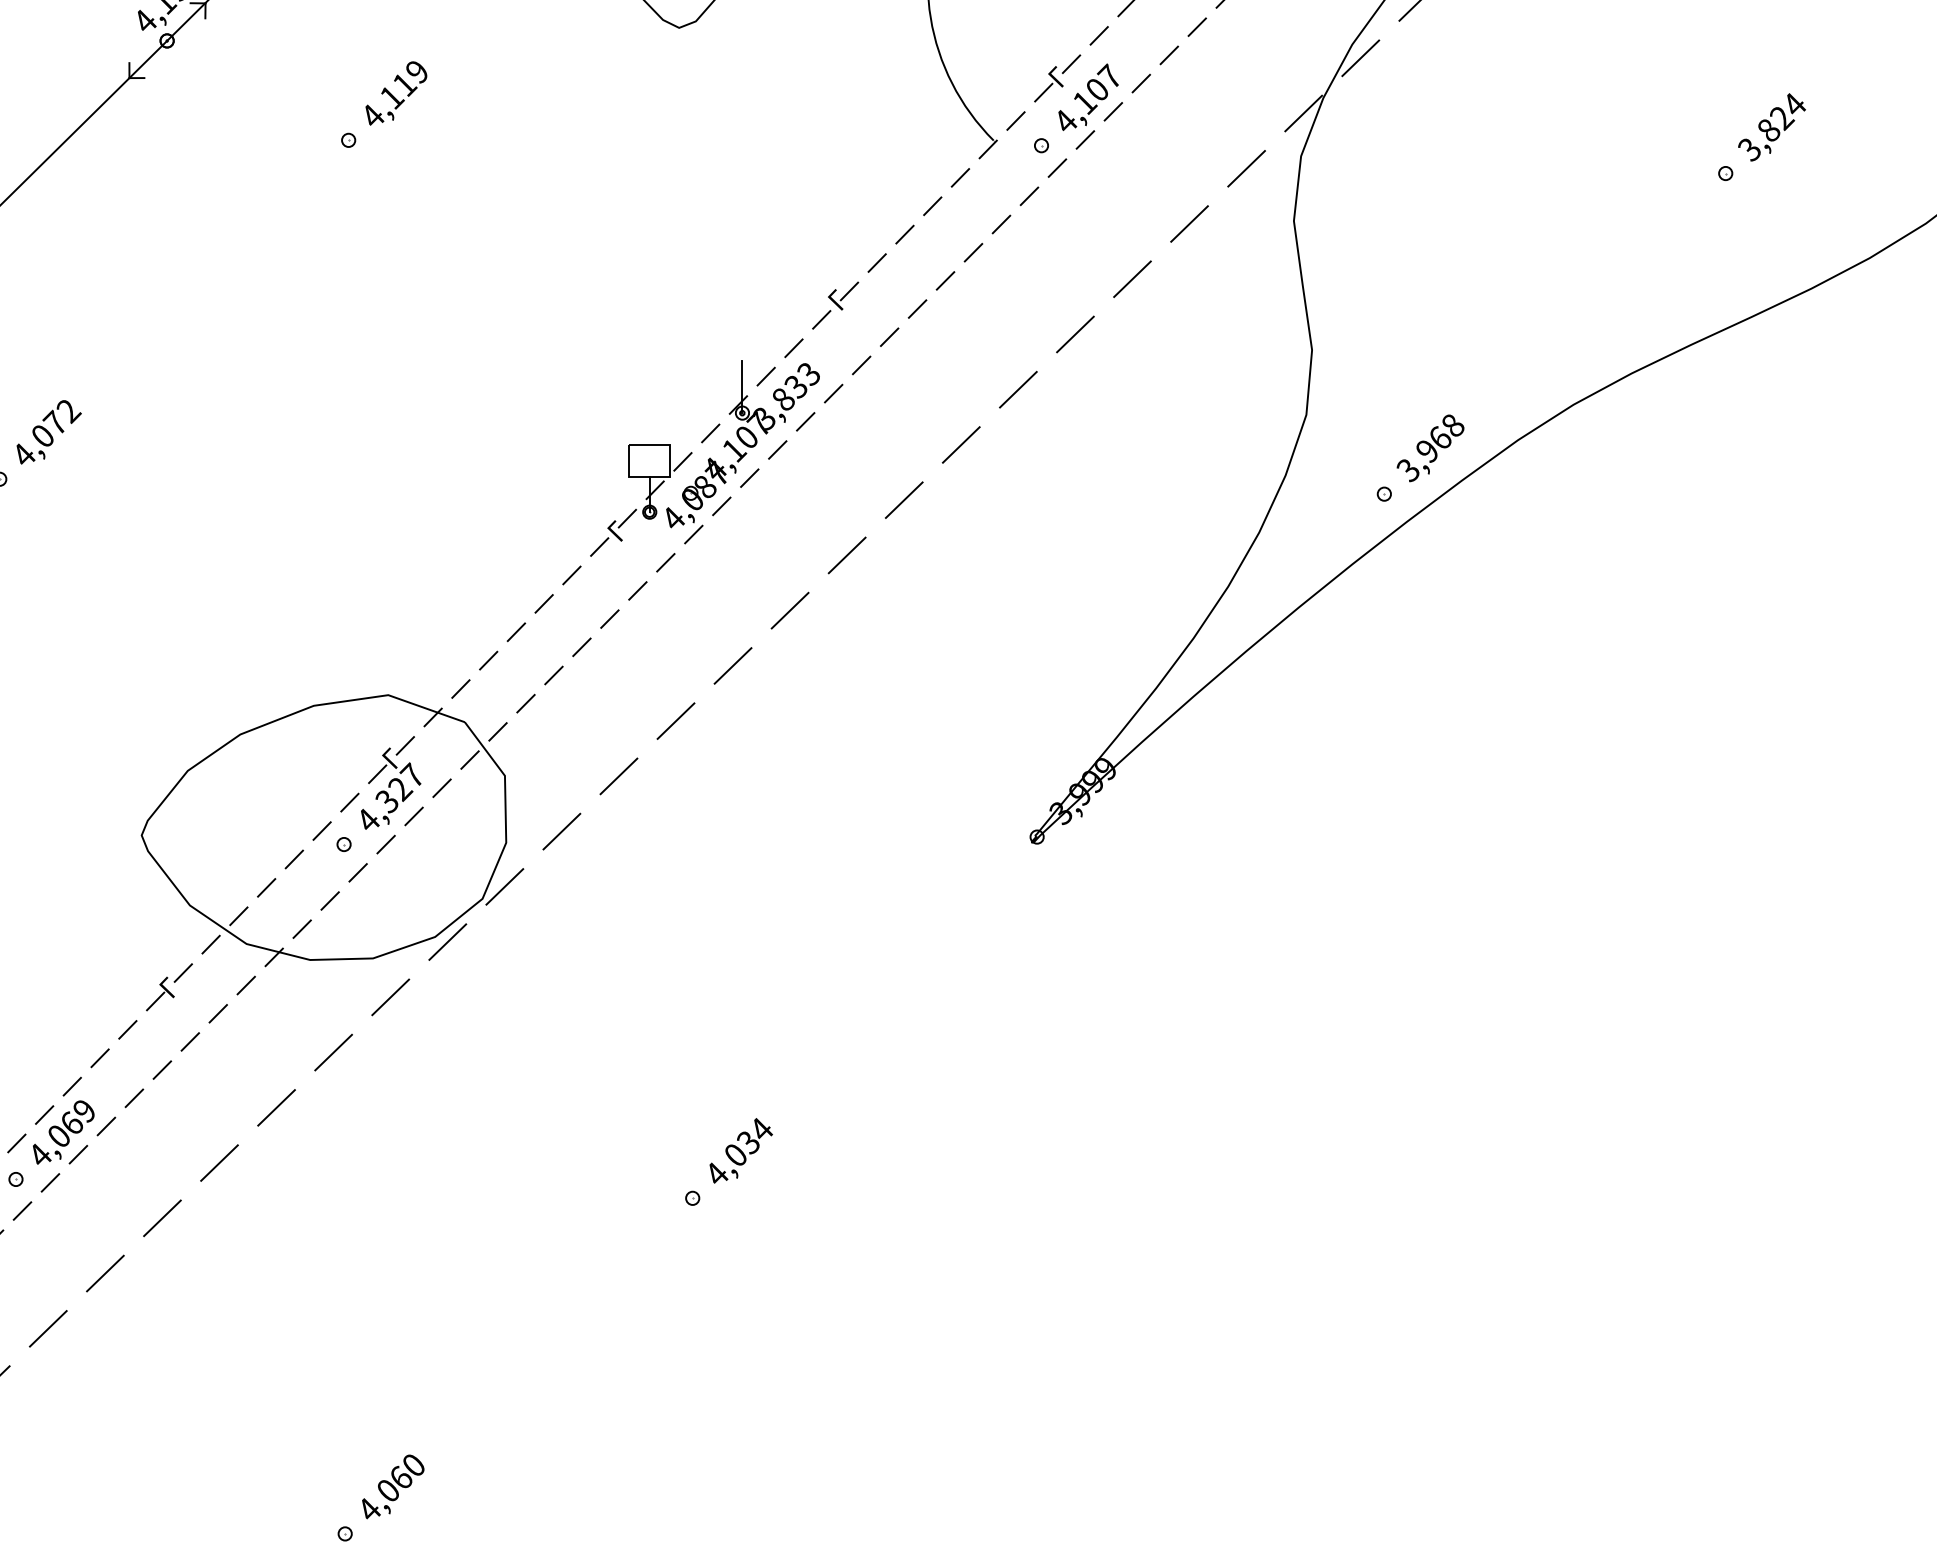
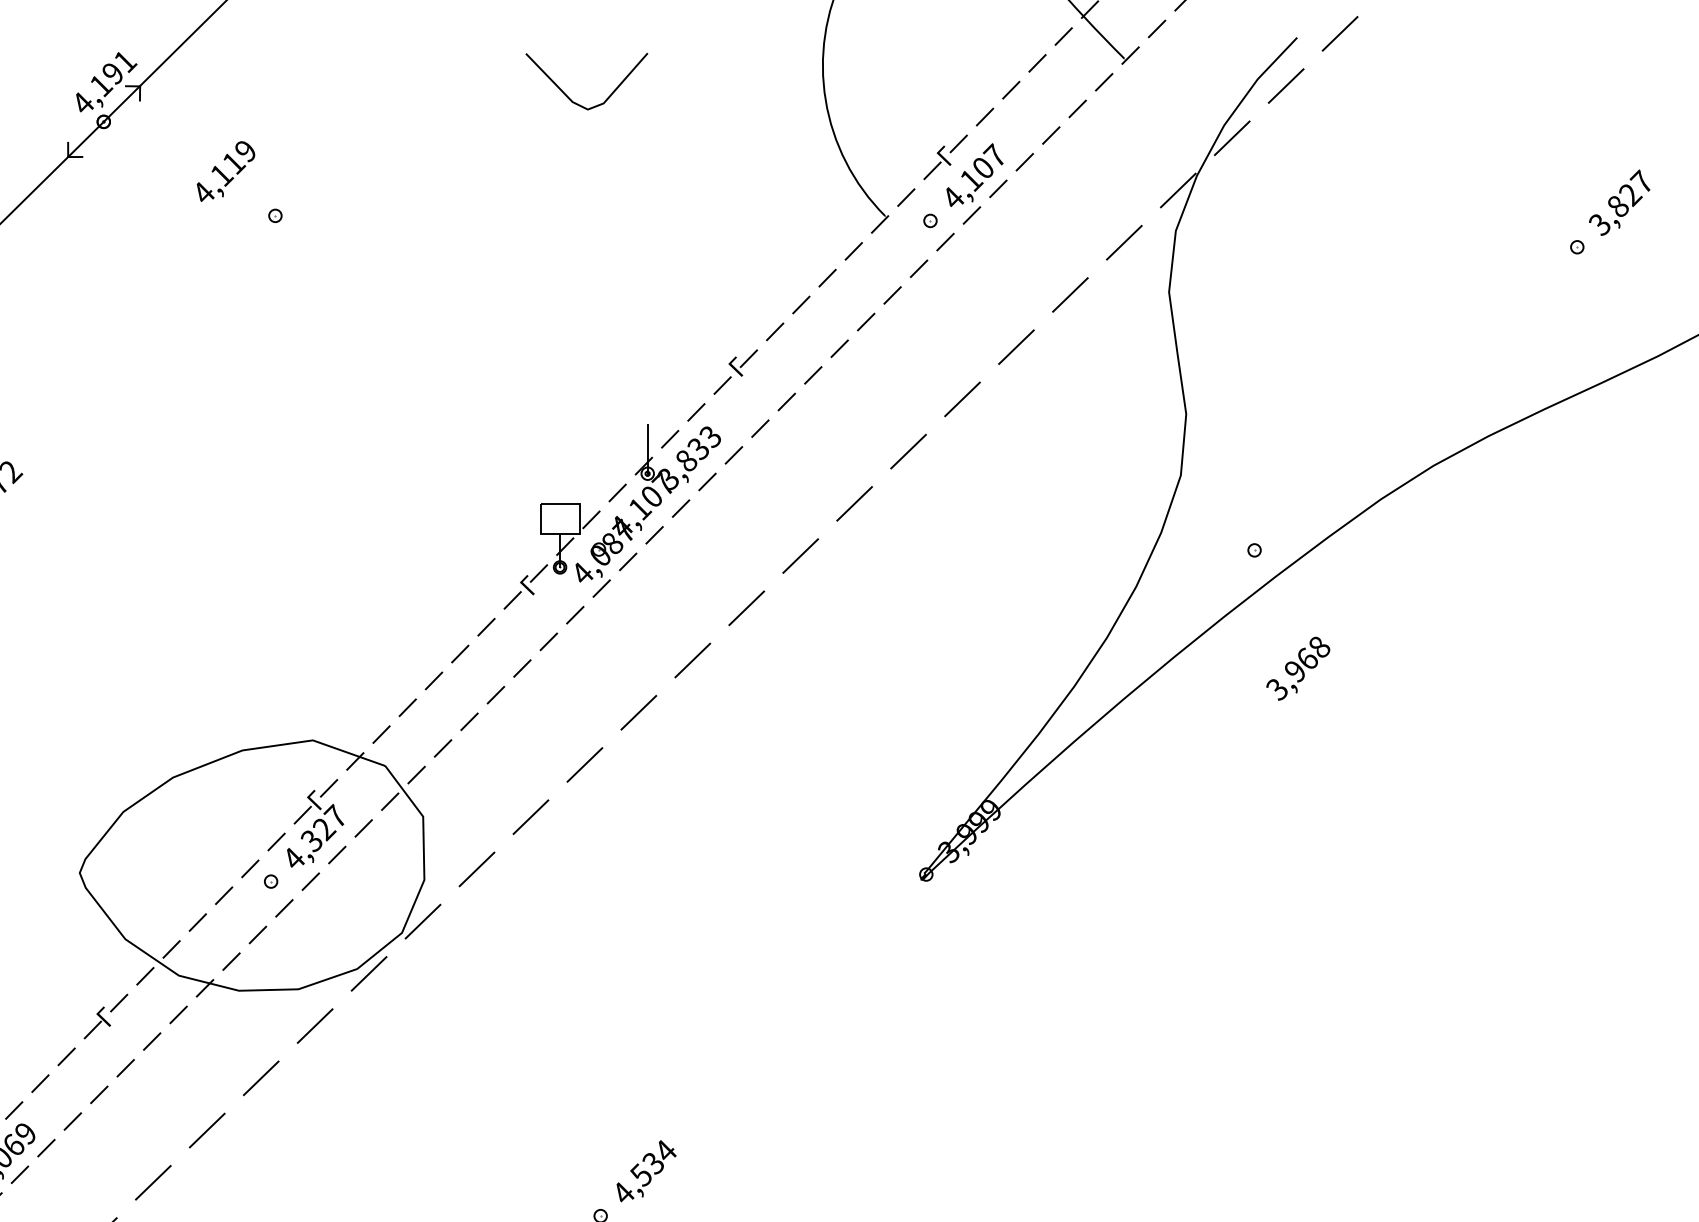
text: (396, 93) -> (226, 171), moved
text: (1793, 102) -> (1641, 180), 3,824 -> 3,827
text: (1430, 448) -> (1298, 668), moved
text: (734, 1154) -> (640, 1174), 4,034 -> 4,534

